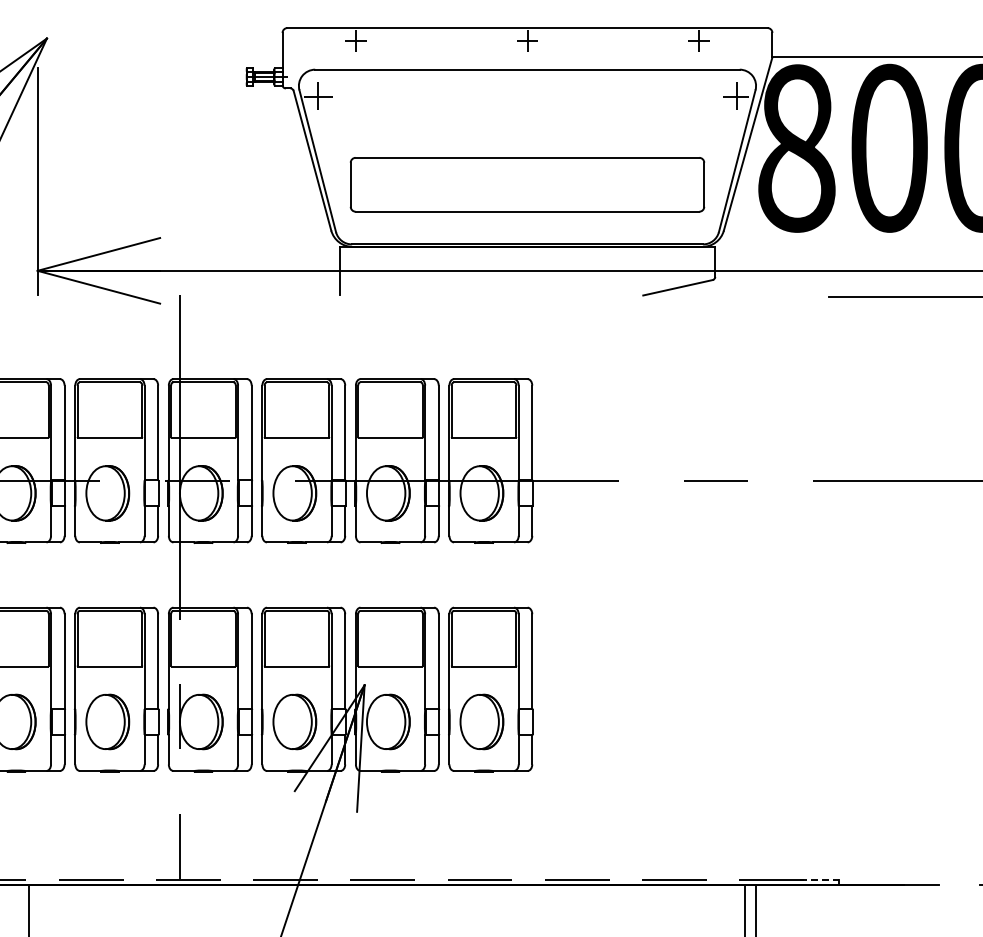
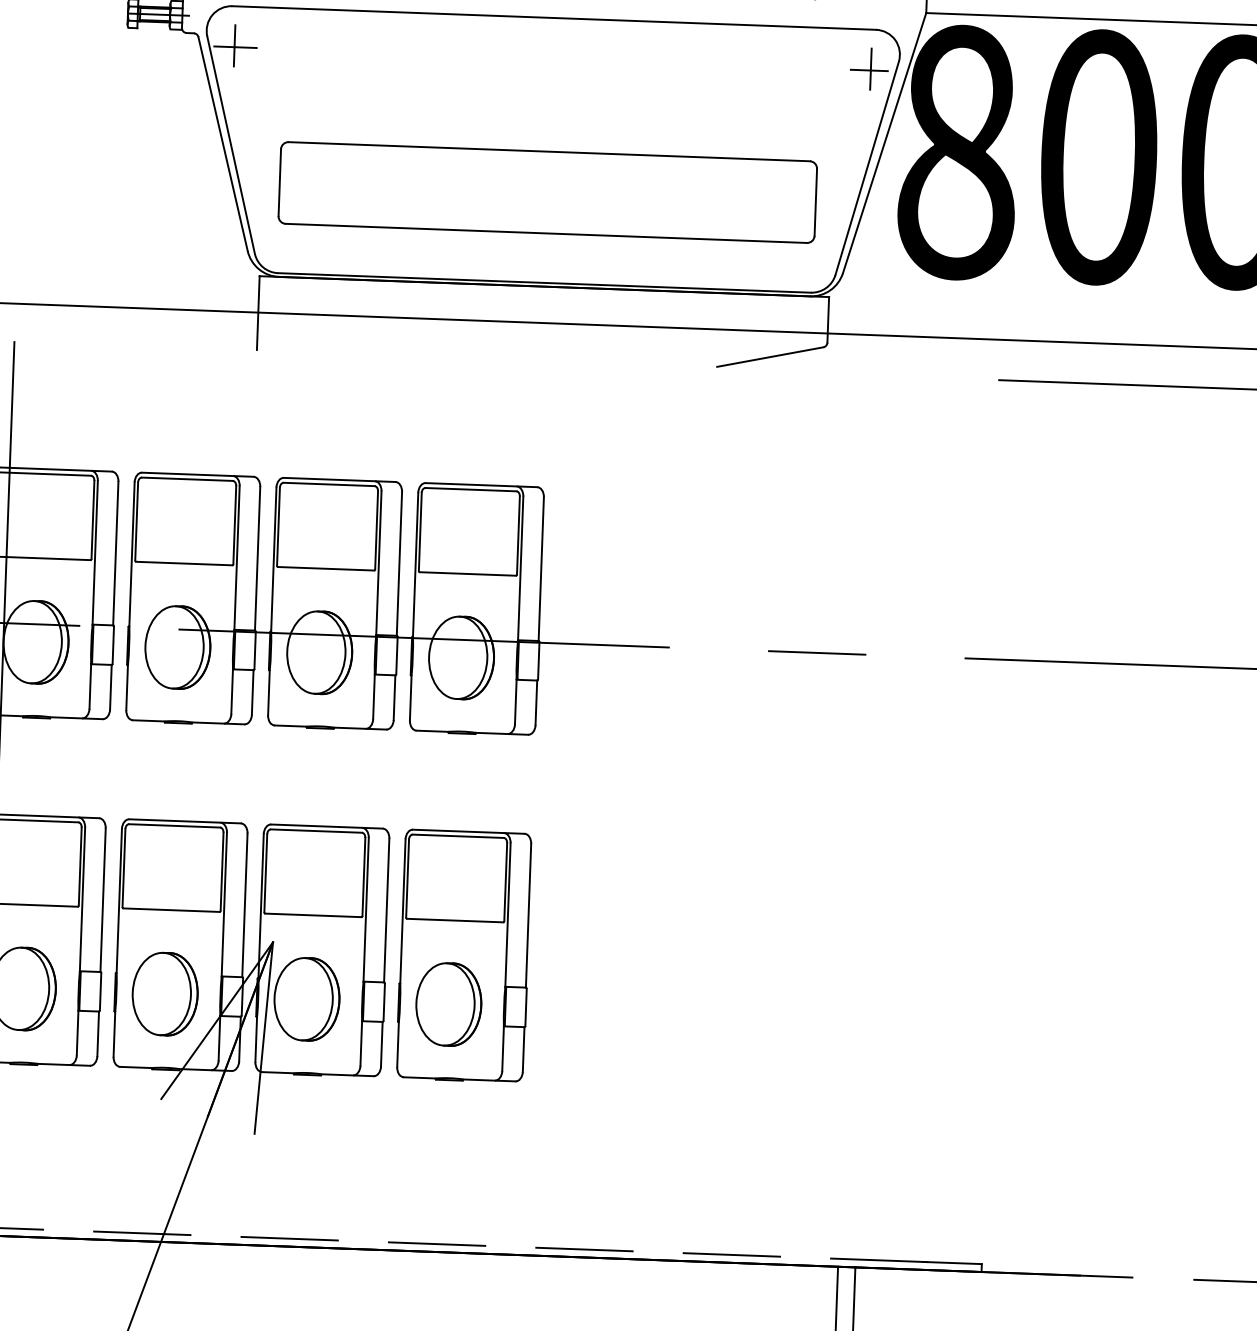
line: (820, 880) -> (953, 1263), dashed -> solid

